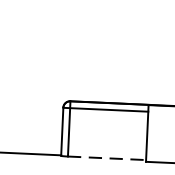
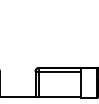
line: (106, 158) -> (59, 97), dashed -> solid

